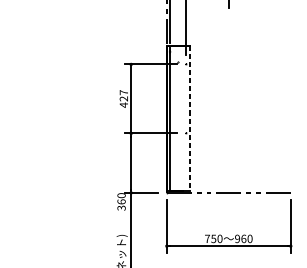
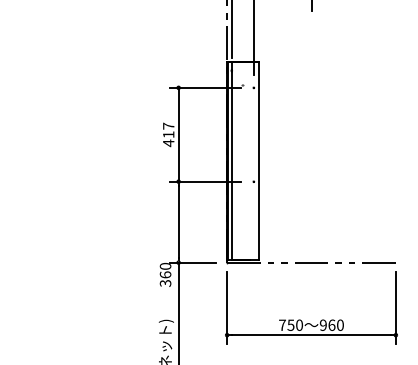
text: (123, 98) -> (168, 134), 427 -> 417
line: (190, 118) -> (259, 161), dashed -> solid

